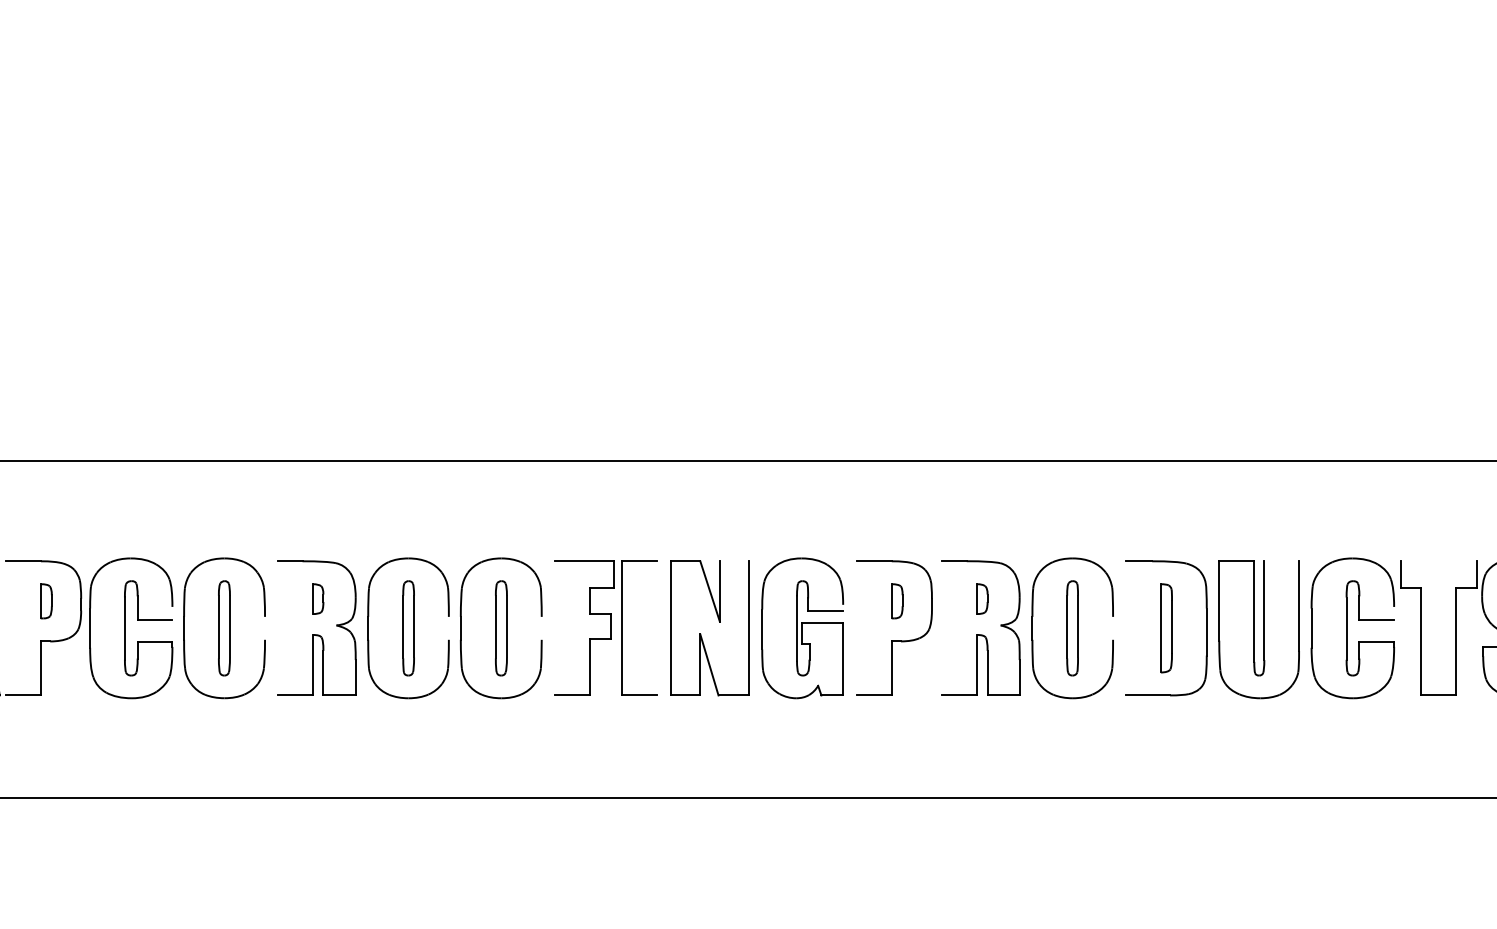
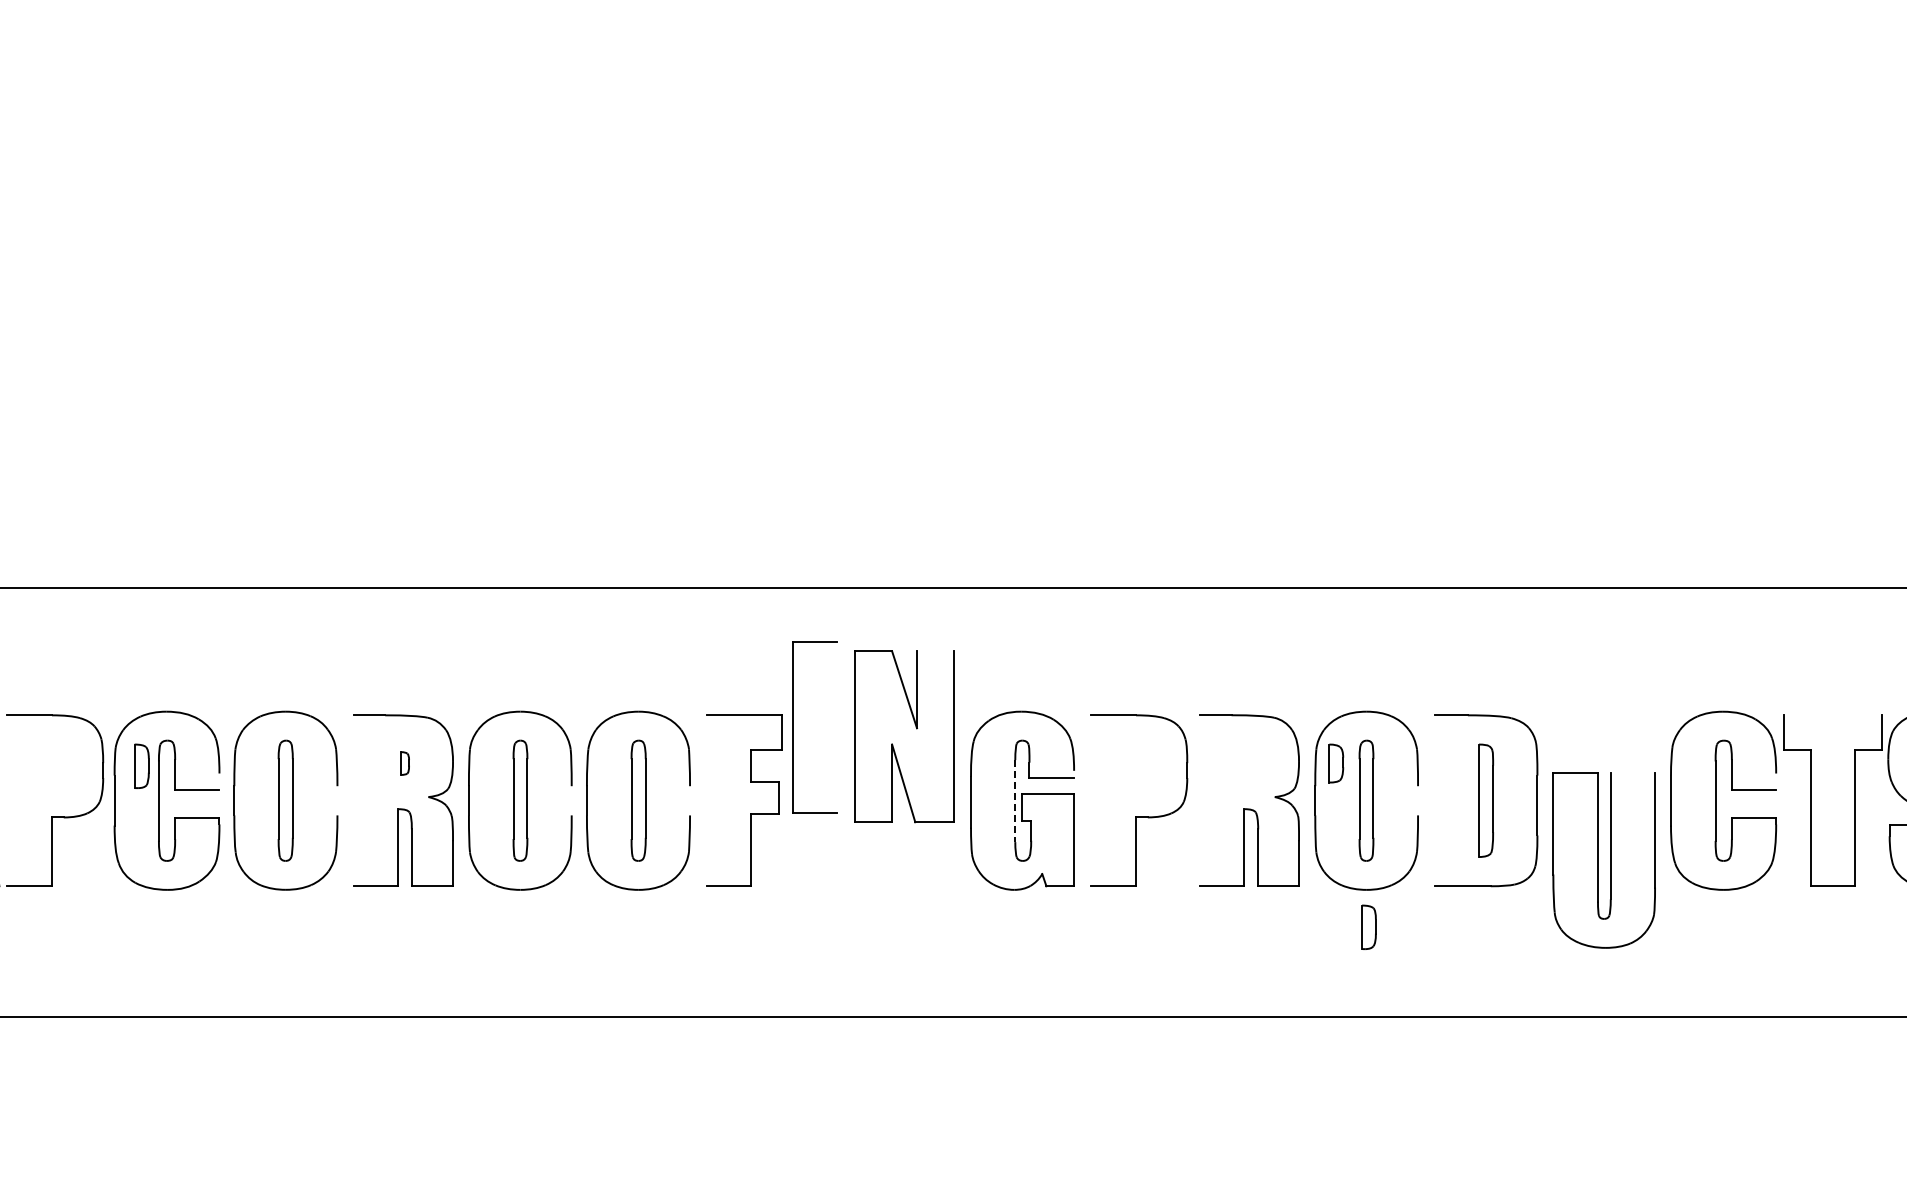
part: (317, 599) -> (404, 763), size x0.6
part: (982, 599) -> (1336, 763), moved
part: (46, 600) -> (141, 765), moved
part: (896, 600) -> (1368, 926), moved
part: (719, 622) -> (916, 729), moved
part: (622, 628) -> (793, 727), moved
line: (797, 628) -> (1015, 801), solid -> dashed
part: (1258, 629) -> (1603, 860), moved

